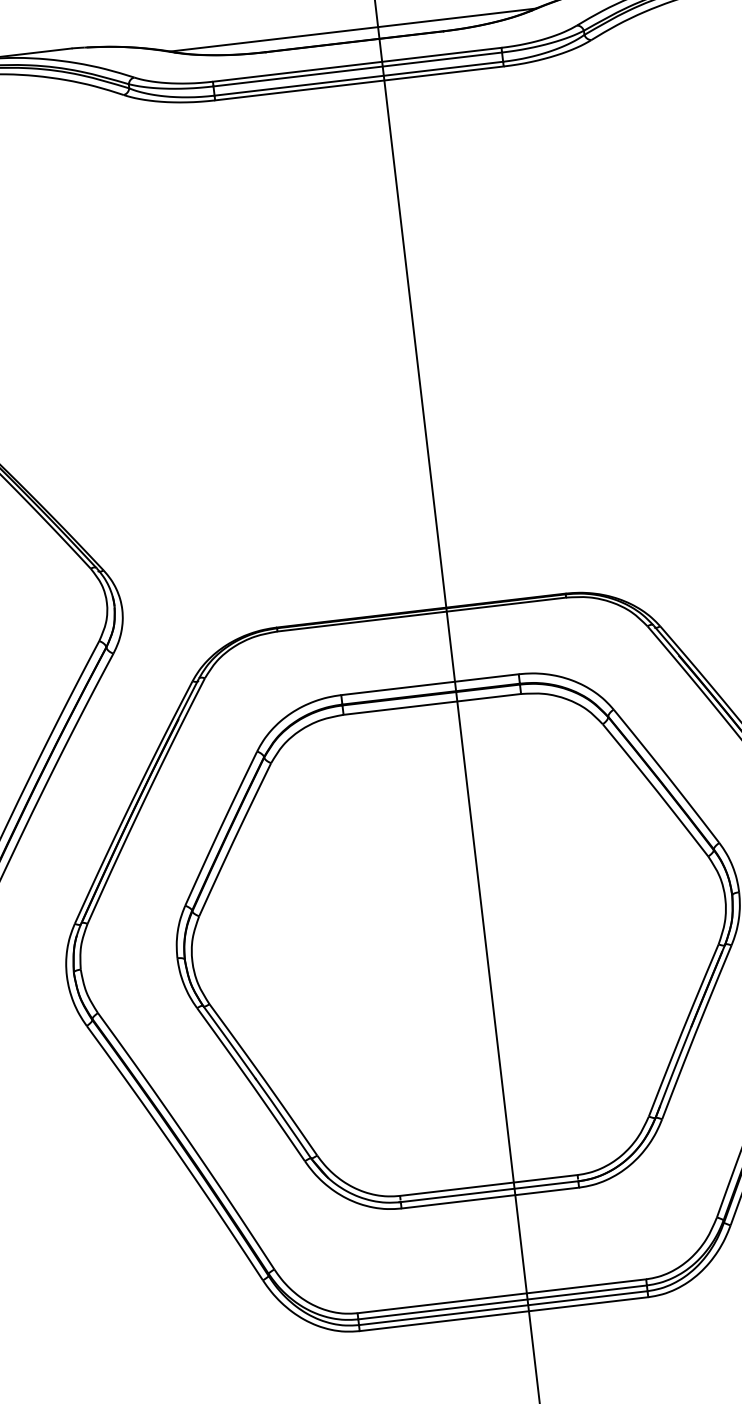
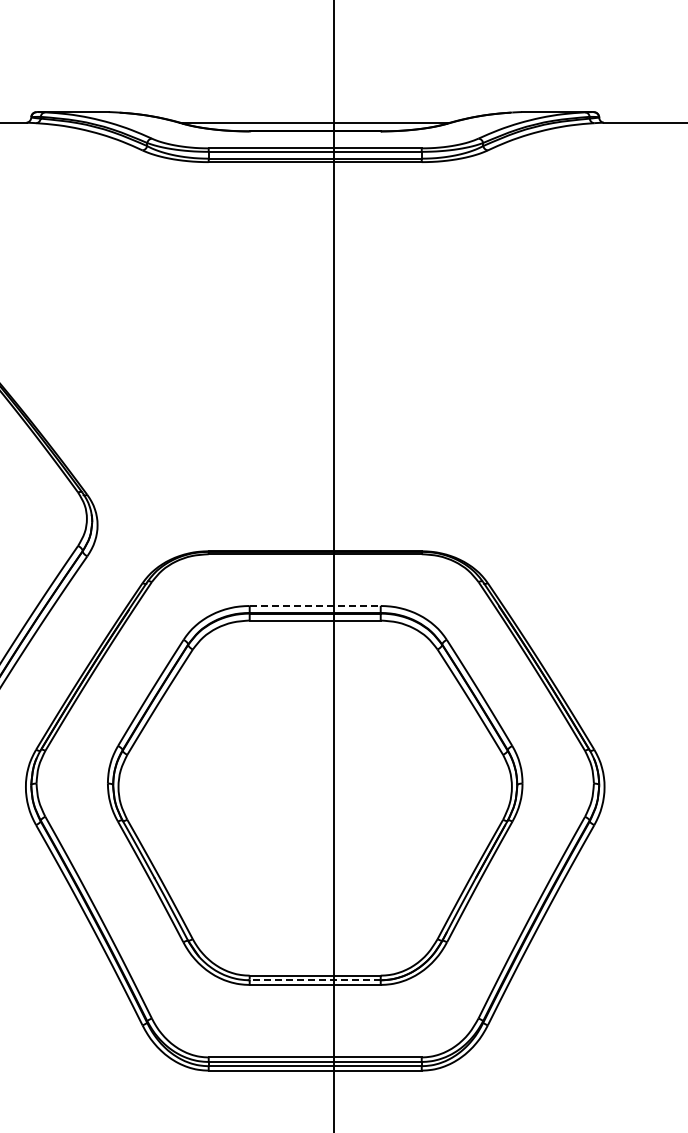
line: (430, 683) -> (315, 605), solid -> dashed
line: (490, 1191) -> (315, 980), solid -> dashed

